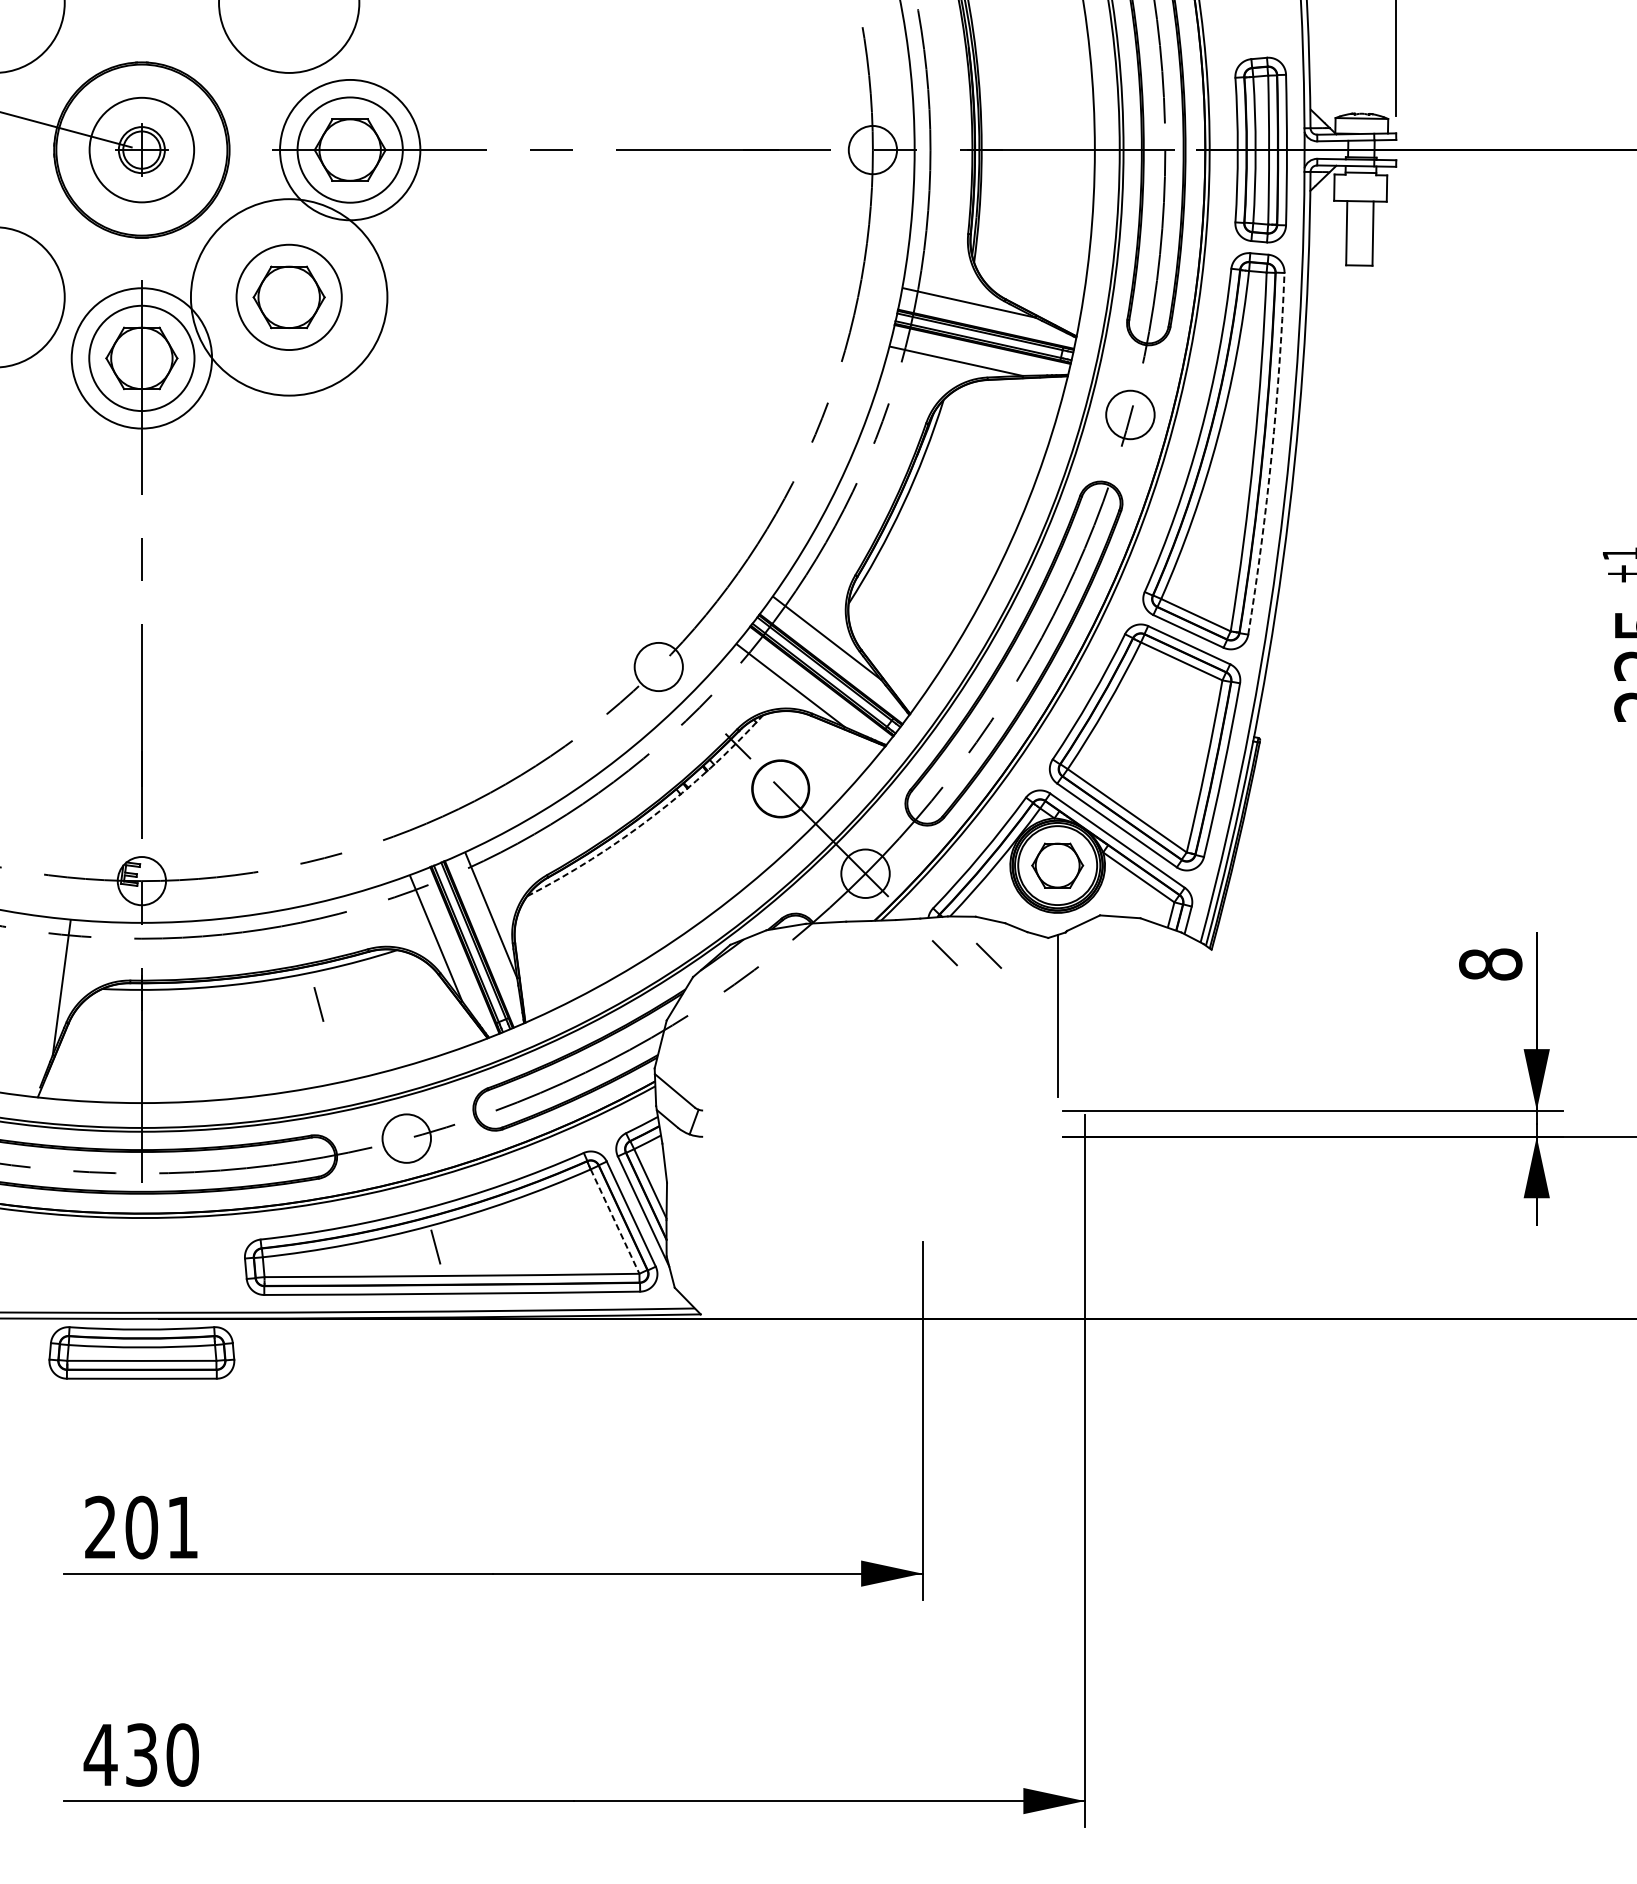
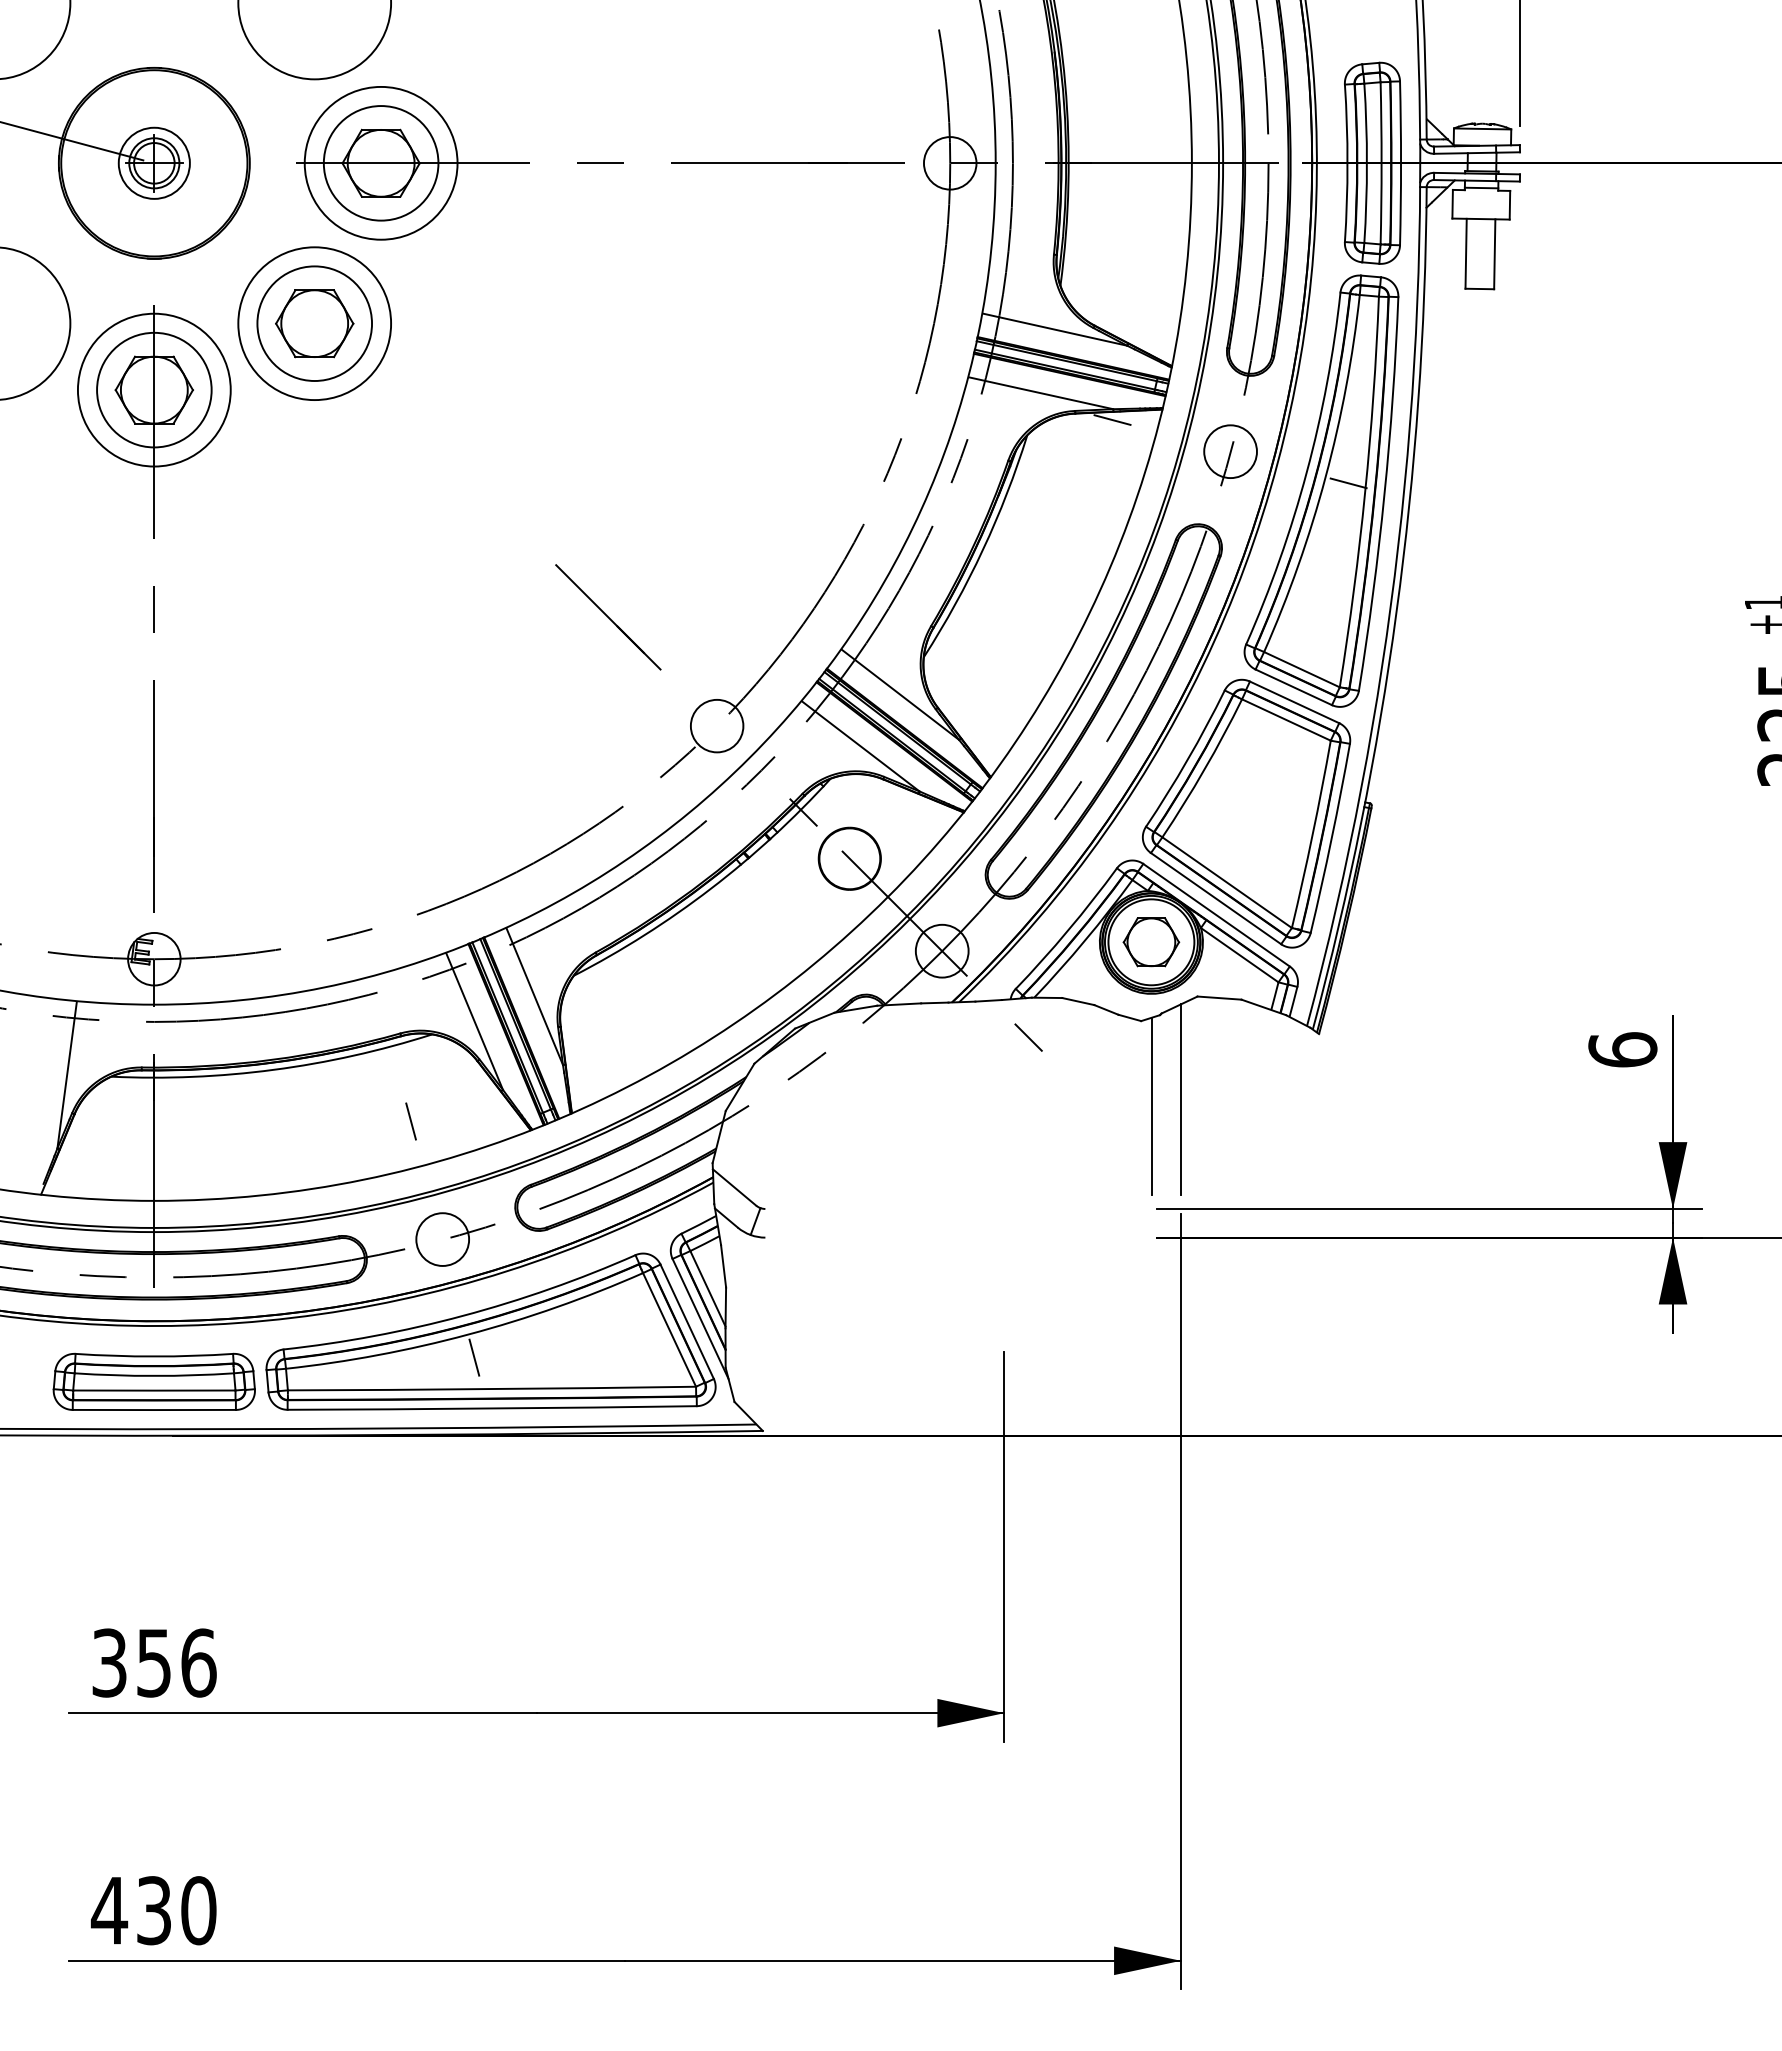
circle: (141, 149) -> (153, 162), size x0.62
circle: (288, 297) -> (314, 323), size x0.71
line: (1021, 386) -> (1112, 420), added
line: (1238, 444) -> (1348, 483), added
arc: (1271, 454) -> (1384, 494), dashed -> solid
line: (559, 567) -> (608, 617), added
arc: (652, 816) -> (710, 888), dashed -> solid
line: (988, 955) -> (1076, 1040), removed
text: (1490, 964) -> (1622, 1049), 8 -> 6
line: (318, 1004) -> (410, 1121), moved
line: (1084, 1009) -> (1180, 1099), added
line: (615, 1221) -> (669, 1329), dashed -> solid
part: (141, 1352) -> (153, 1381), moved
text: (142, 1527) -> (154, 1662), 201 -> 356

